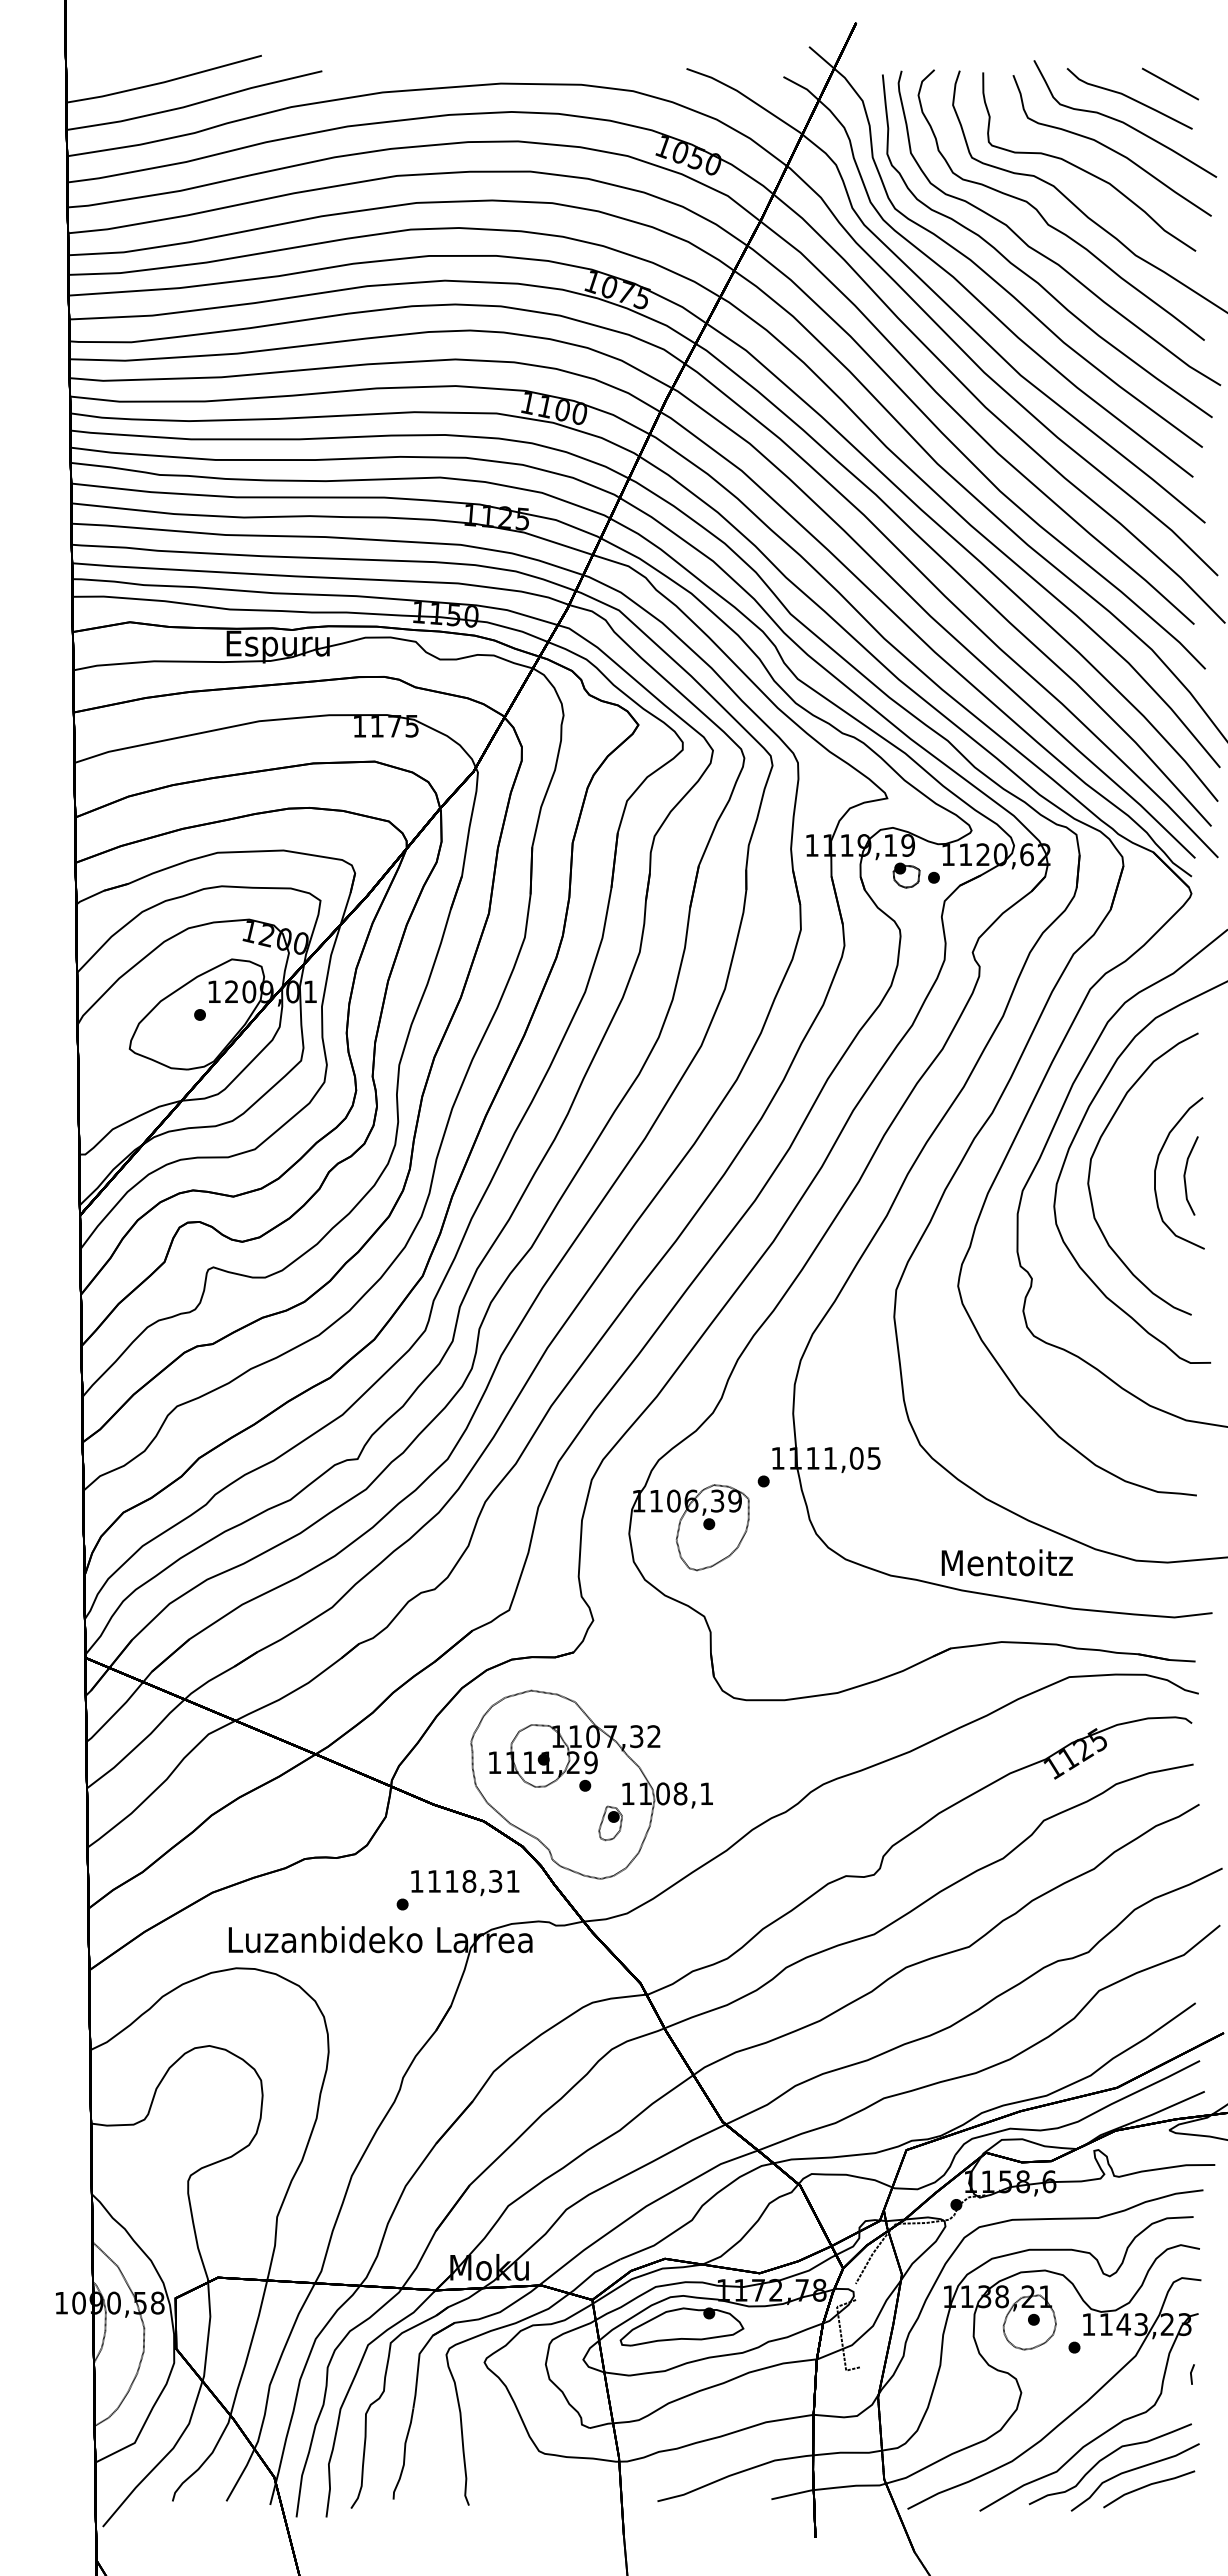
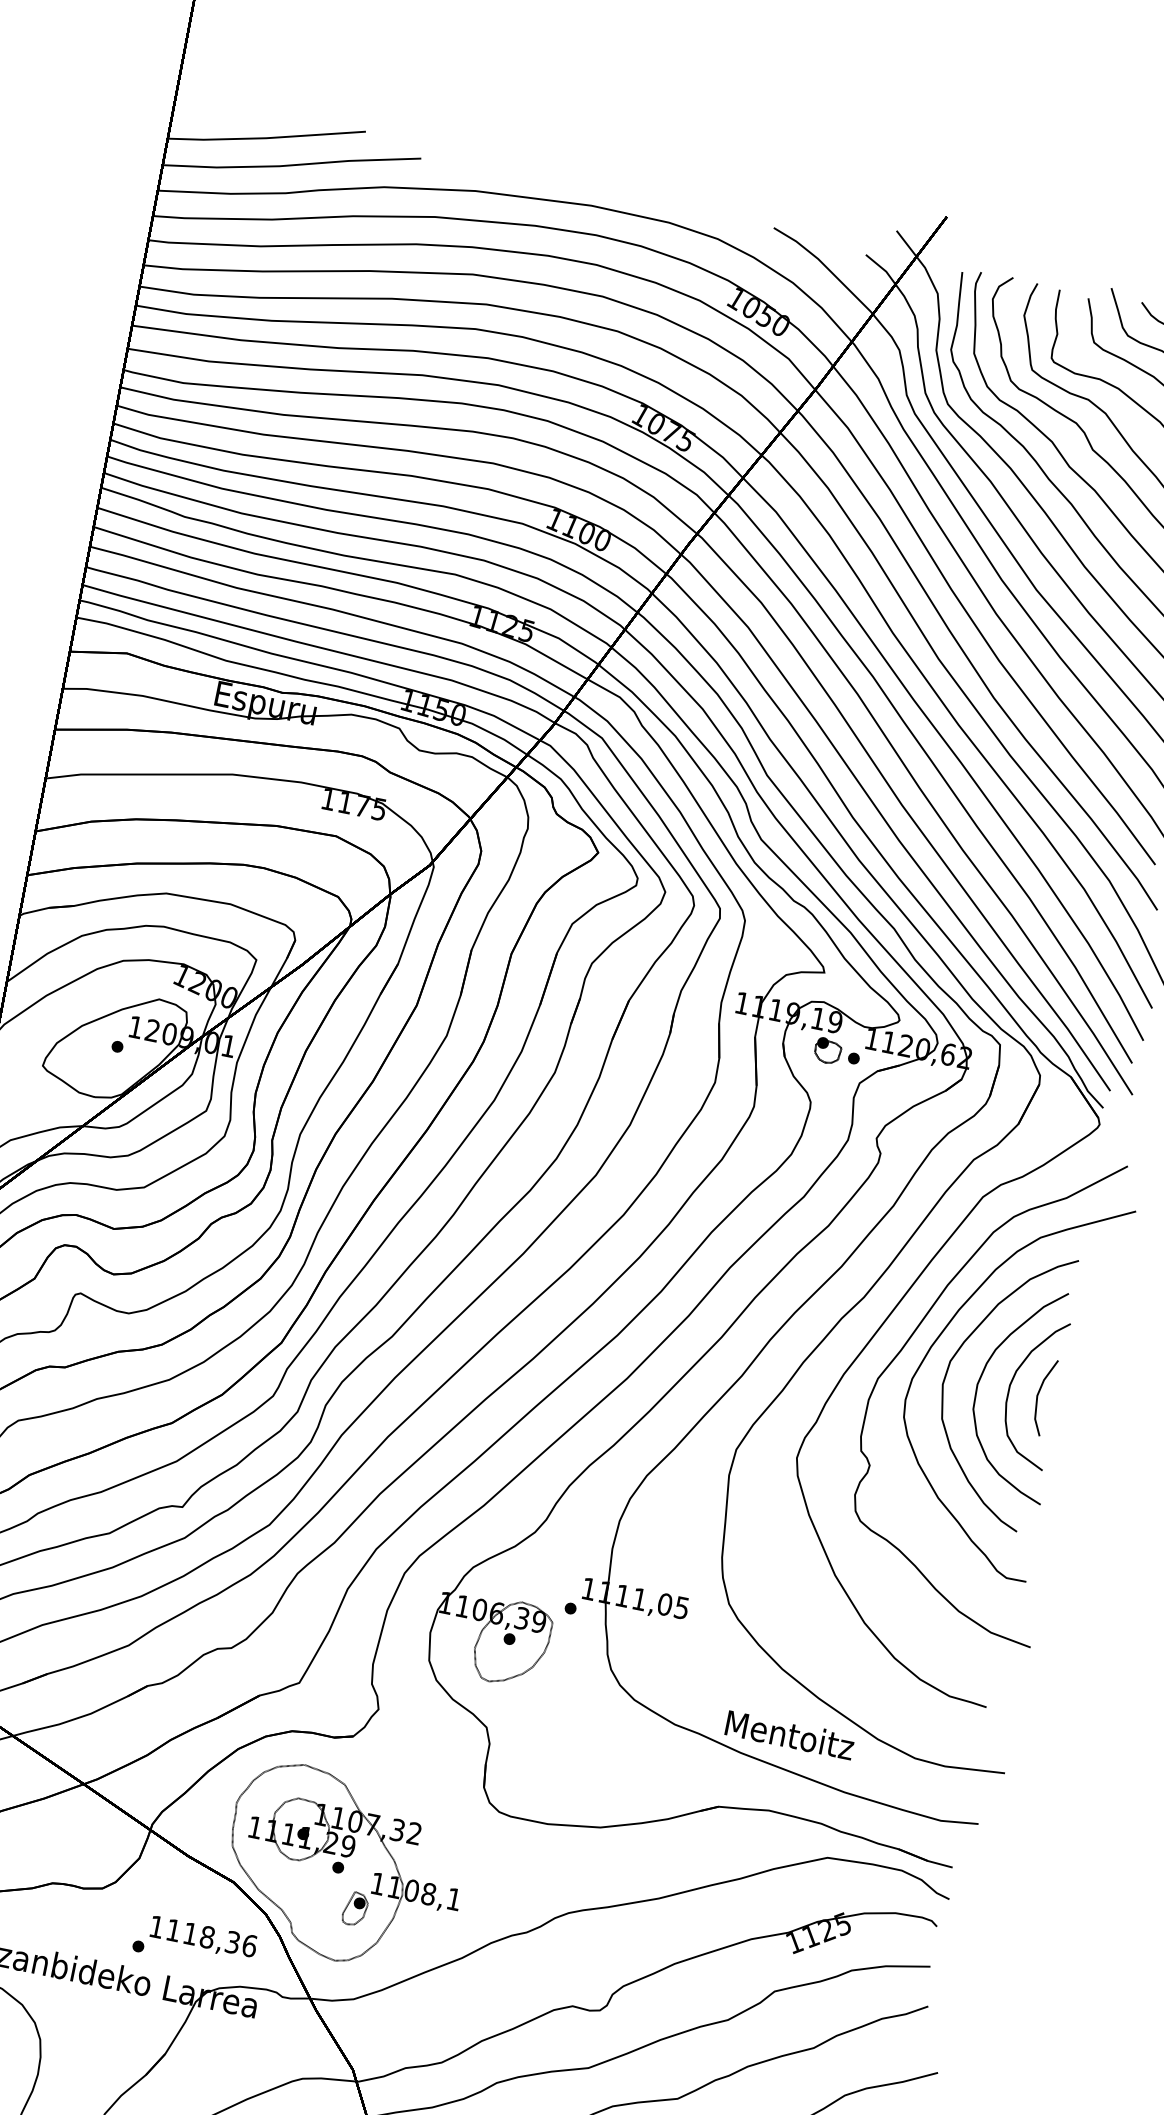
part: (1125, 1169) -> (981, 1378), added
text: (513, 1881) -> (250, 1946), 1118,31 -> 1118,36

